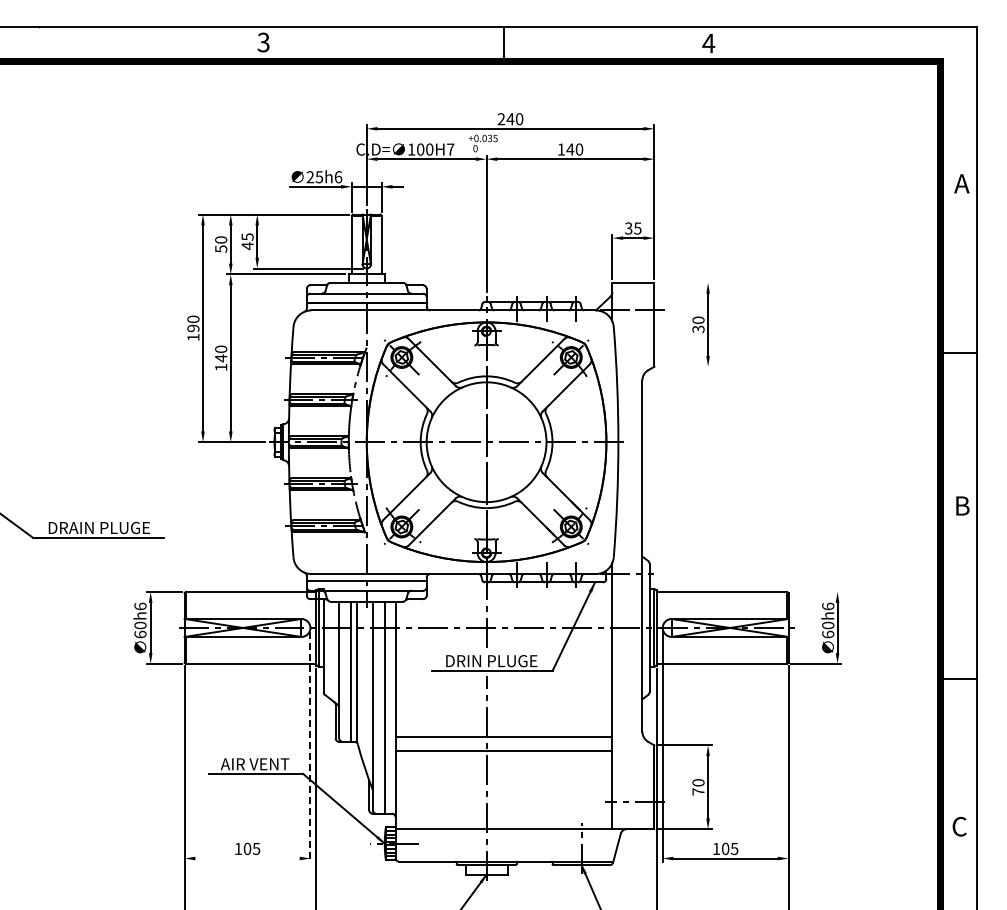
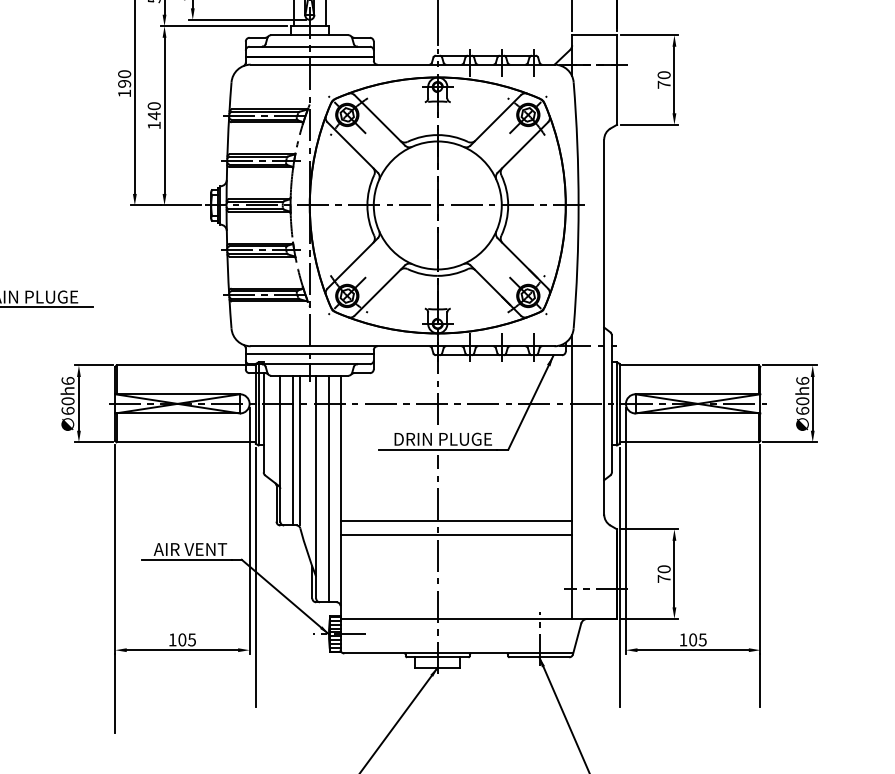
line: (684, 282) -> (649, 34), added
text: (698, 329) -> (664, 85), 30 -> 70
line: (684, 366) -> (649, 124), added
line: (815, 592) -> (789, 365), added
line: (310, 747) -> (249, 531), dashed -> solid
line: (247, 858) -> (182, 650), added

